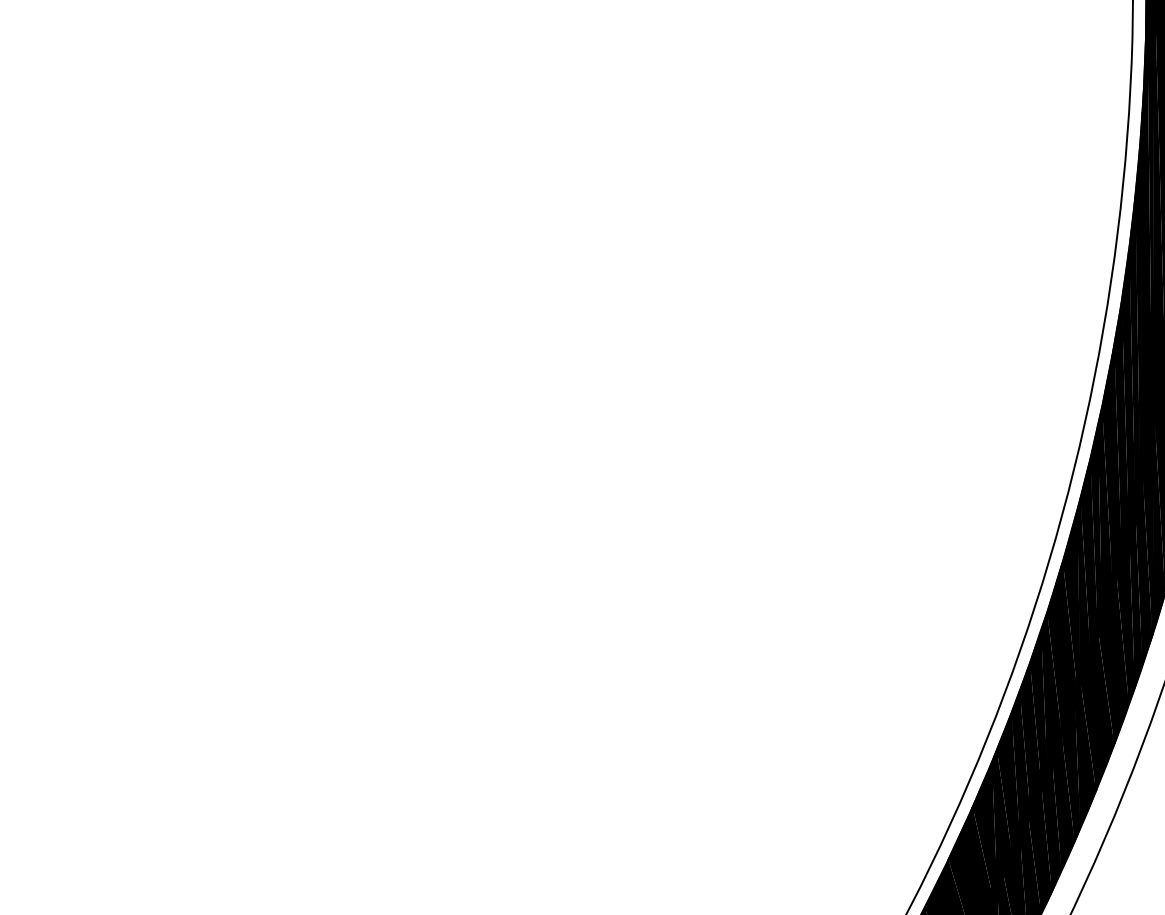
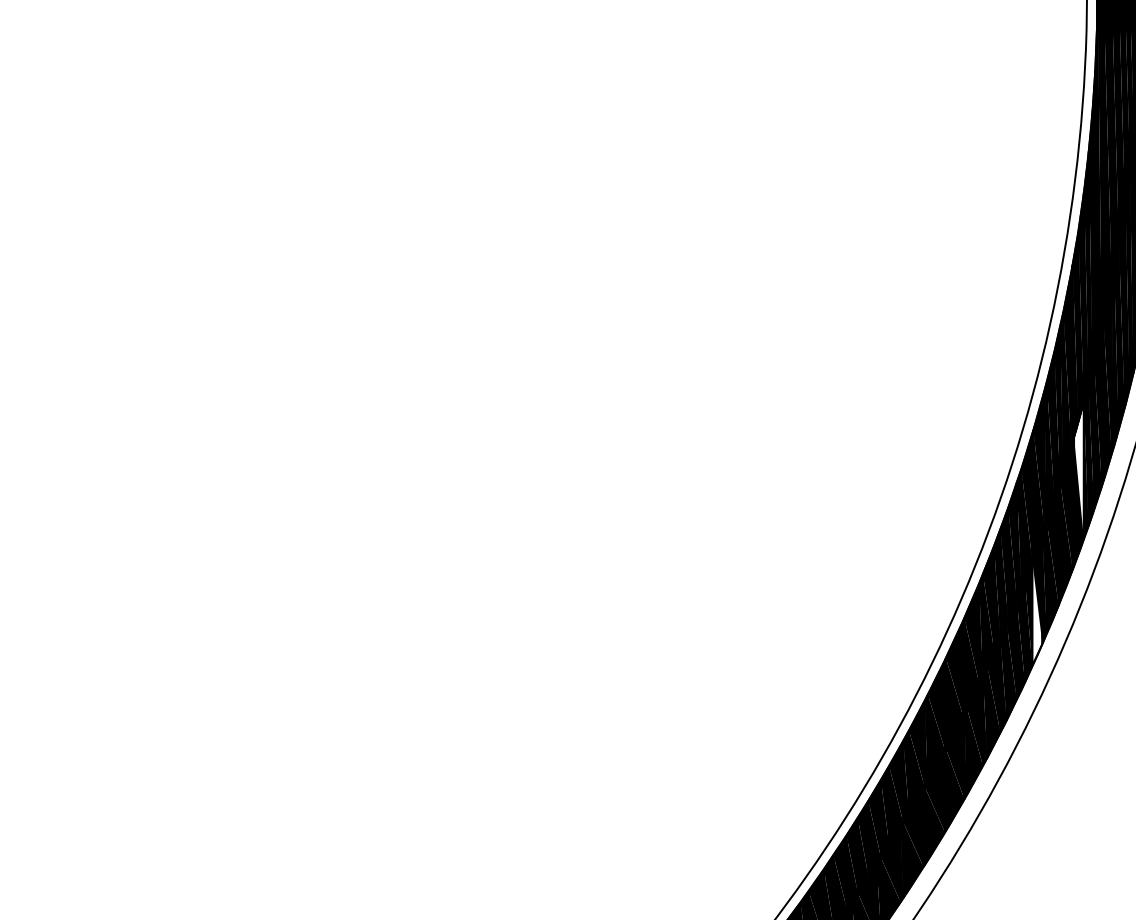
fill: (1121, 613) -> (1078, 469), removed
fill: (1068, 800) -> (1037, 612), removed

